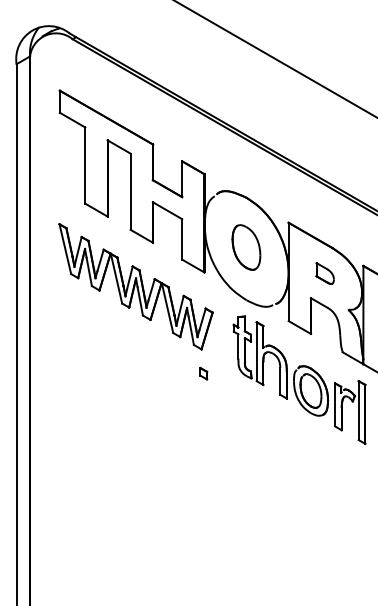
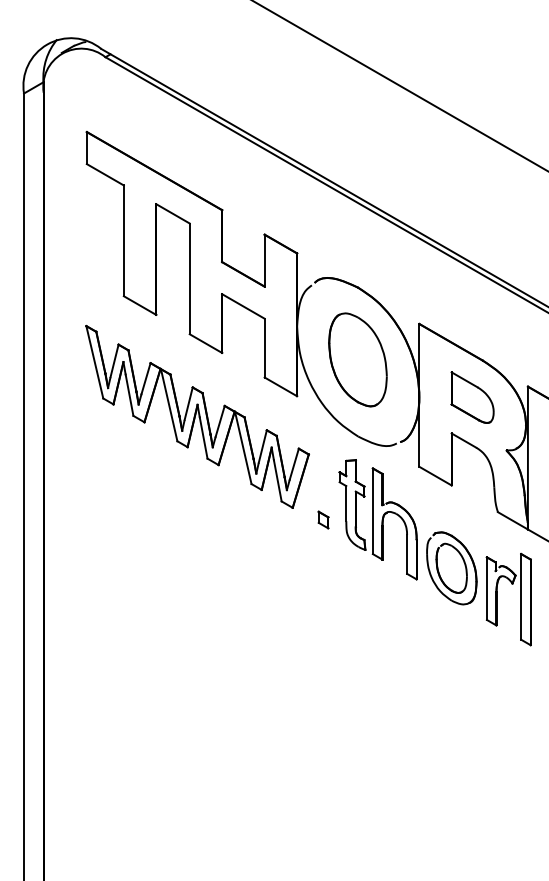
part: (246, 247) -> (358, 359), size x1.43
part: (324, 273) -> (471, 397), size x1.67
part: (203, 373) -> (323, 519), moved

